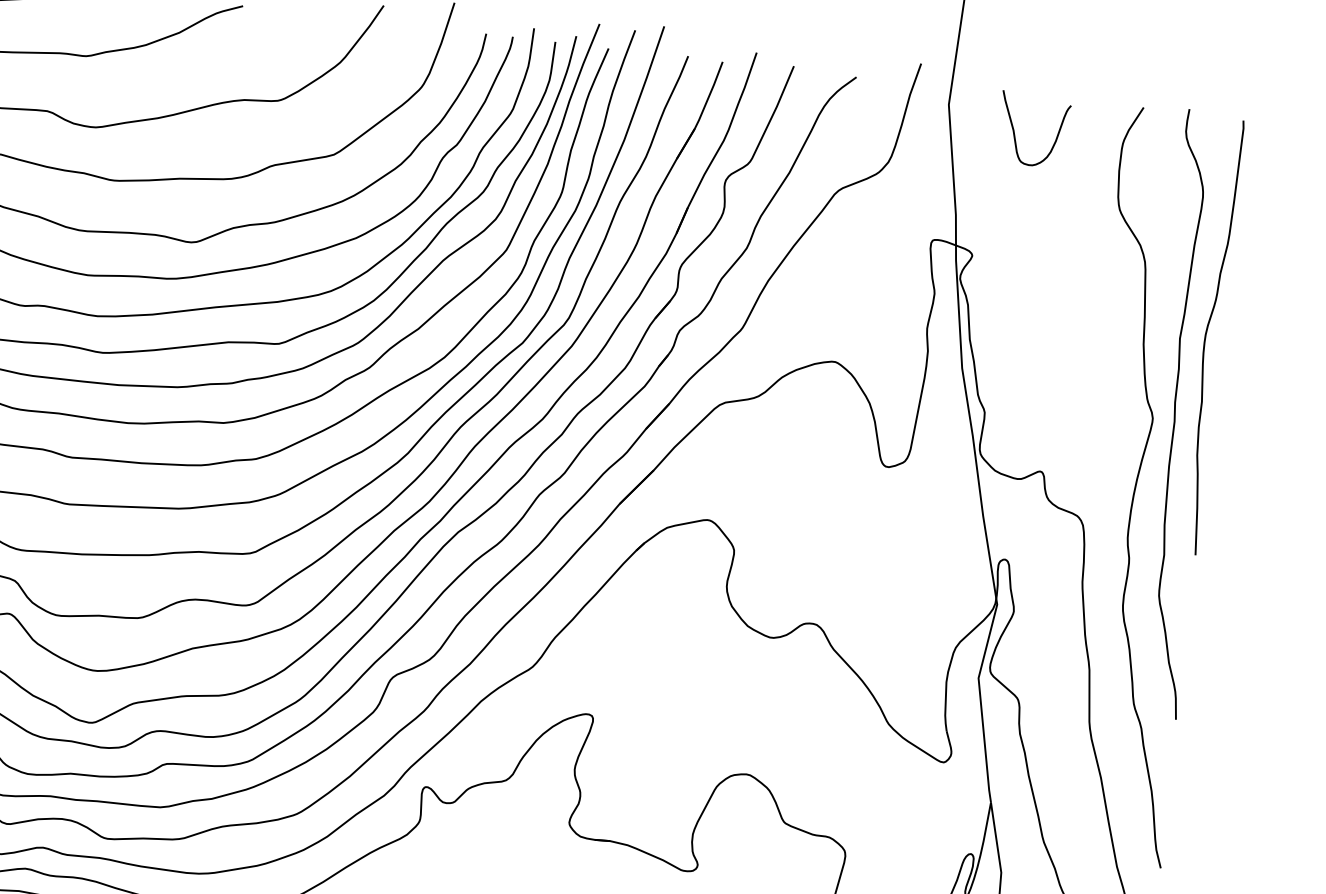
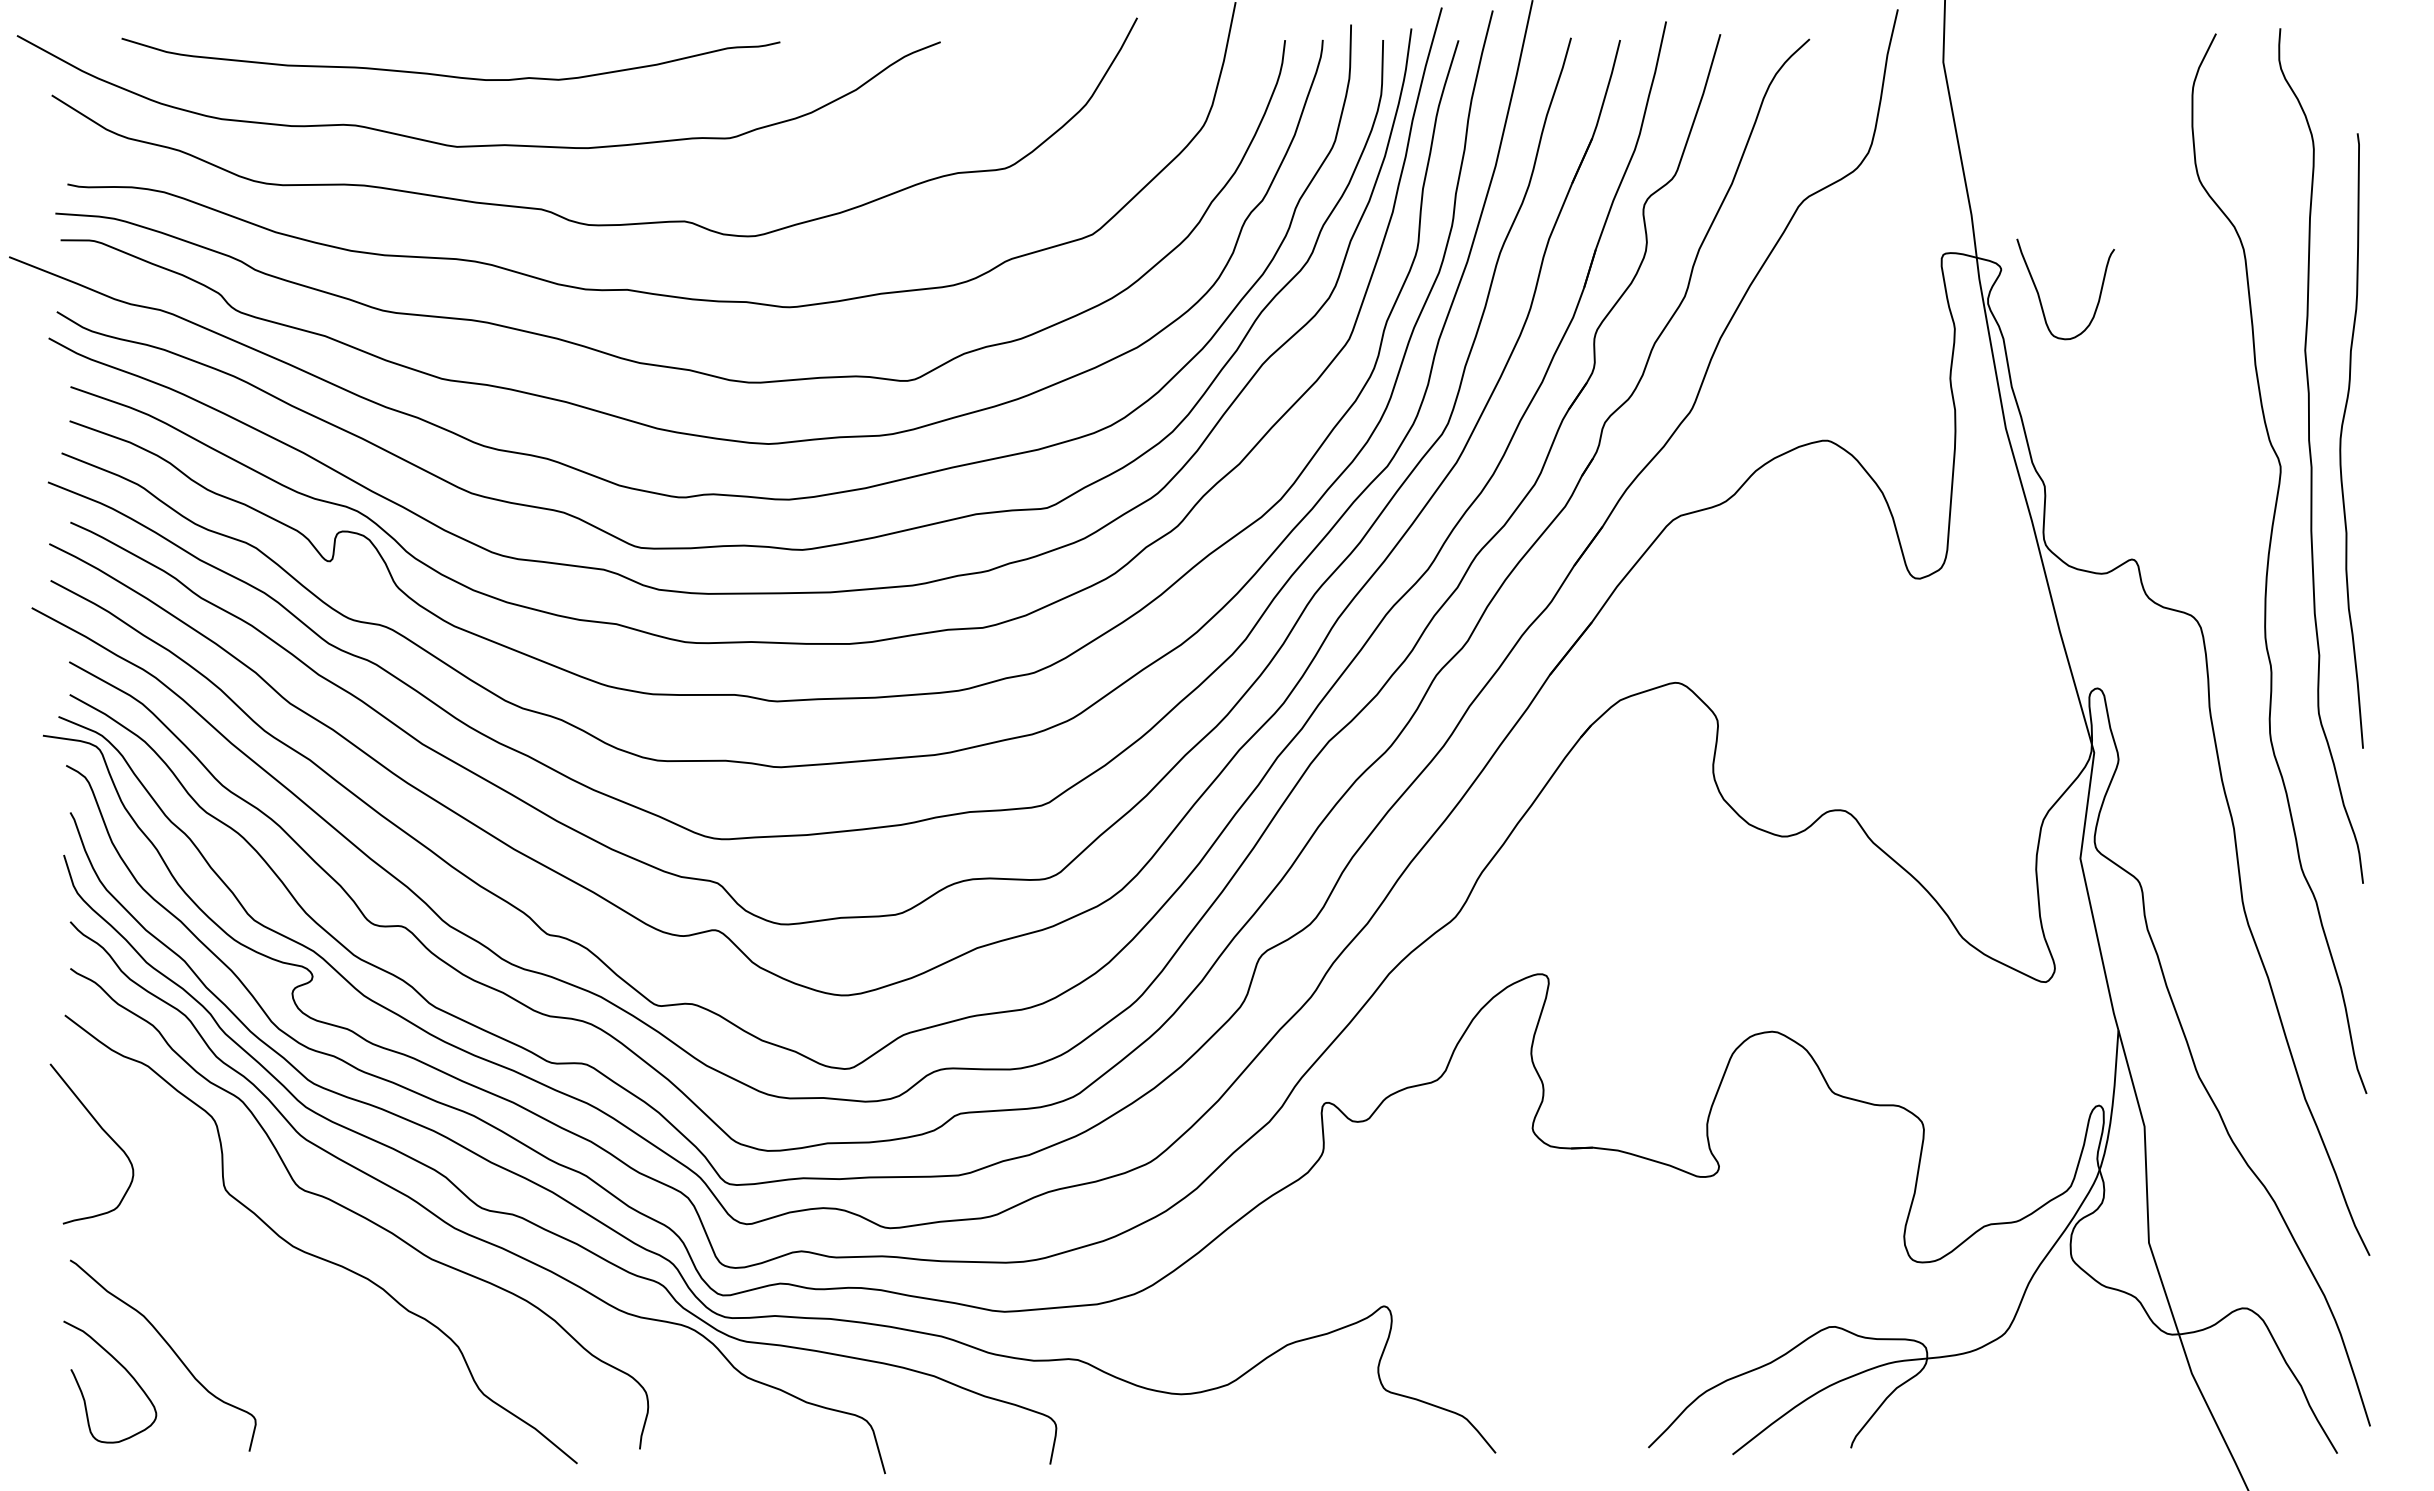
curve: (1014, 133) -> (2040, 297), moved
curve: (1206, 335) -> (2341, 440), moved

